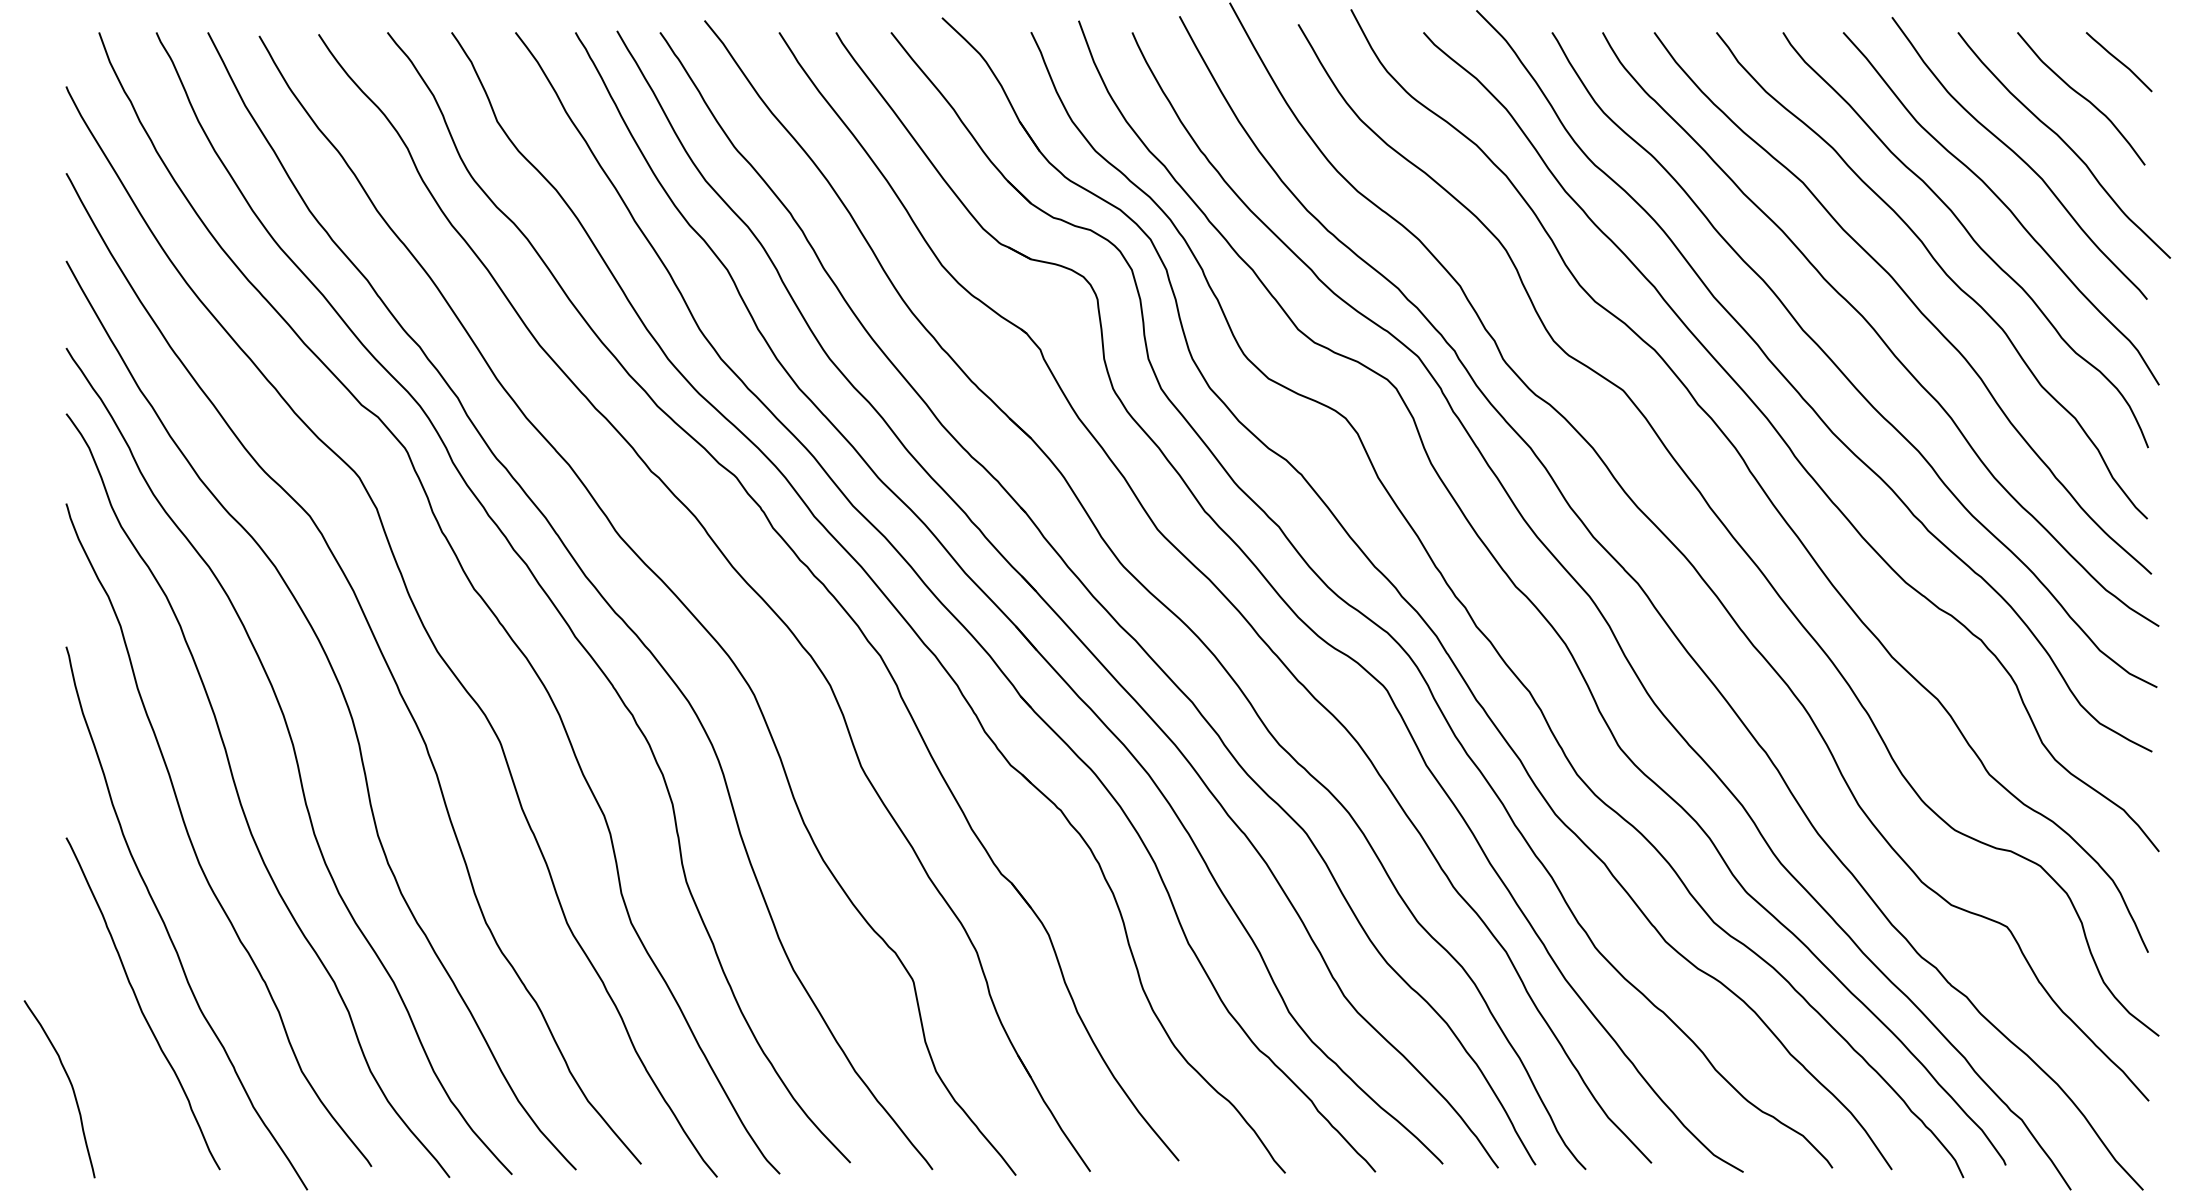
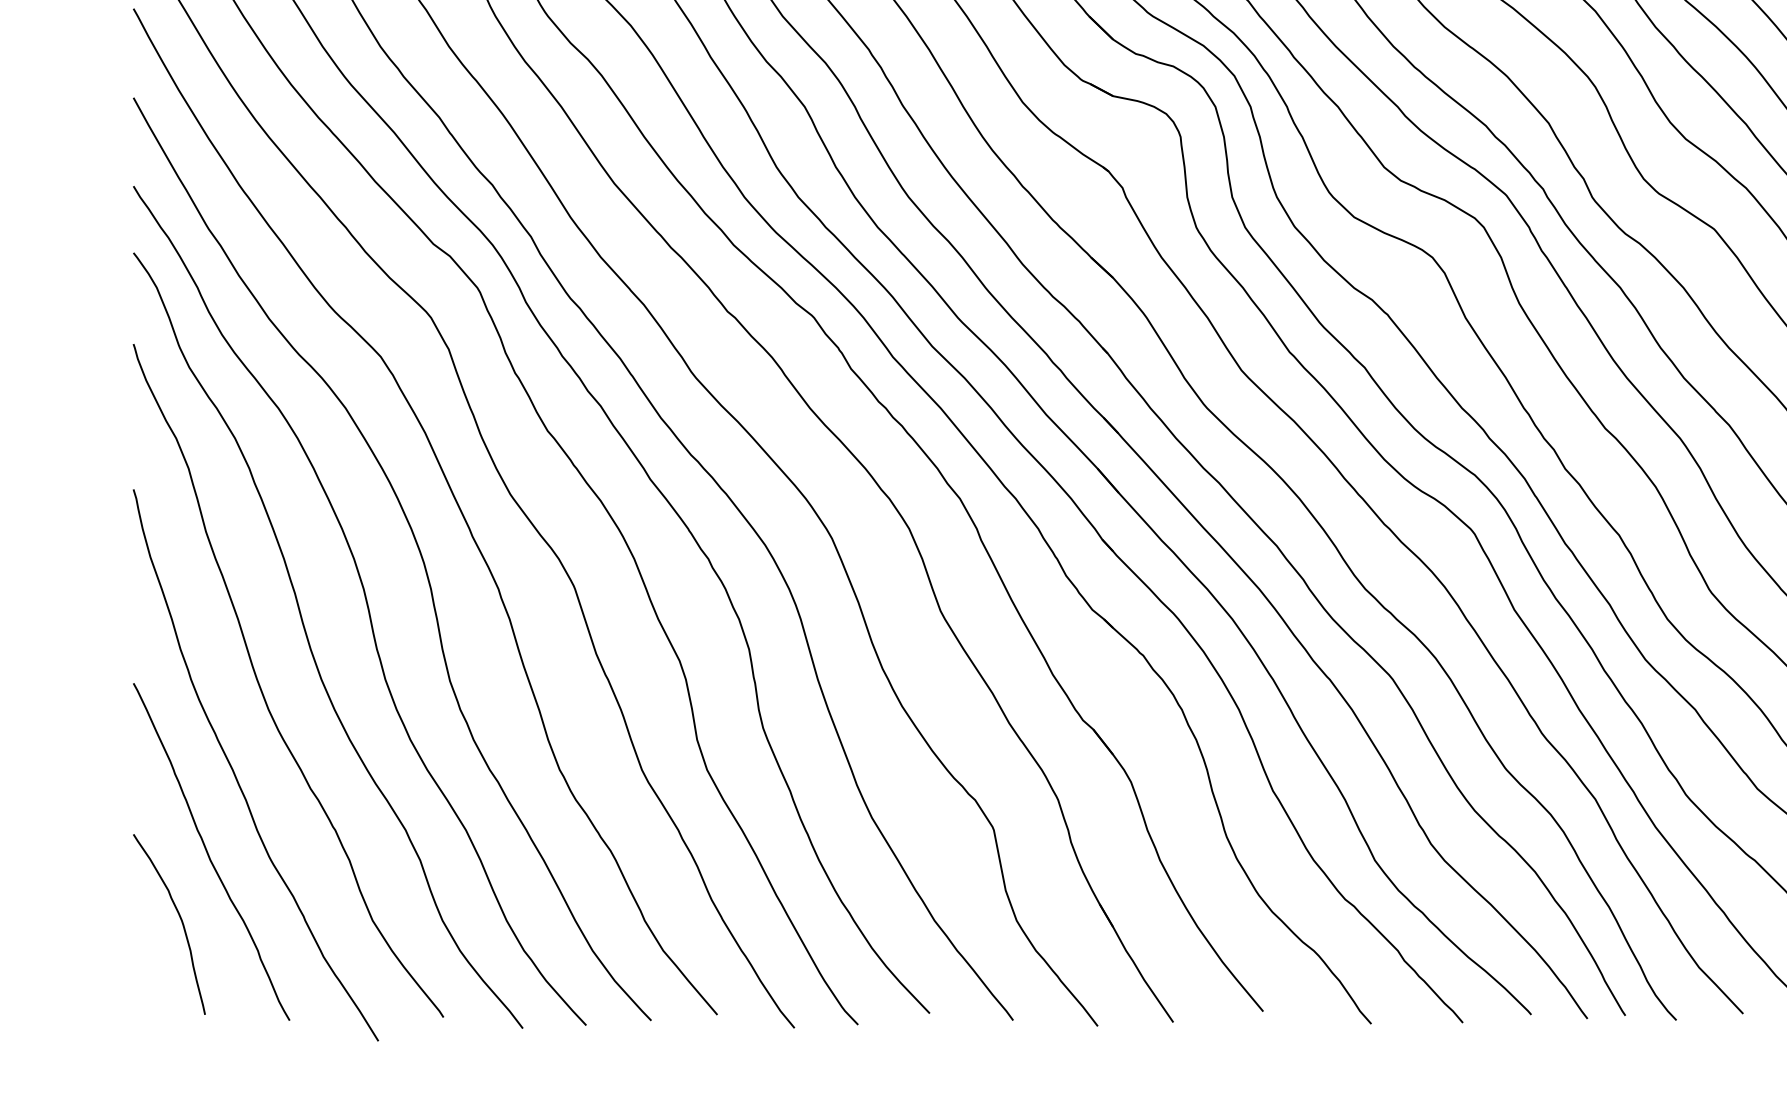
curve: (70, 1084) -> (180, 919), moved

